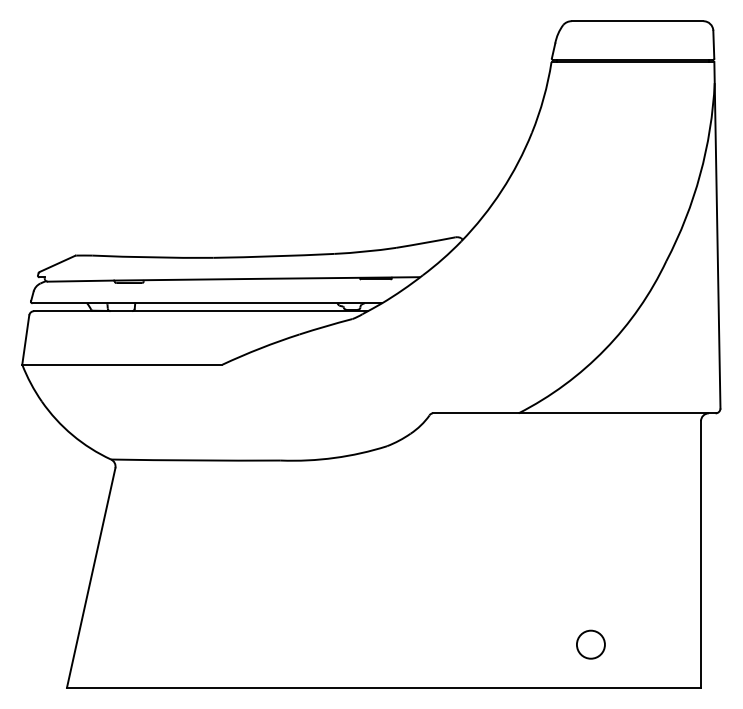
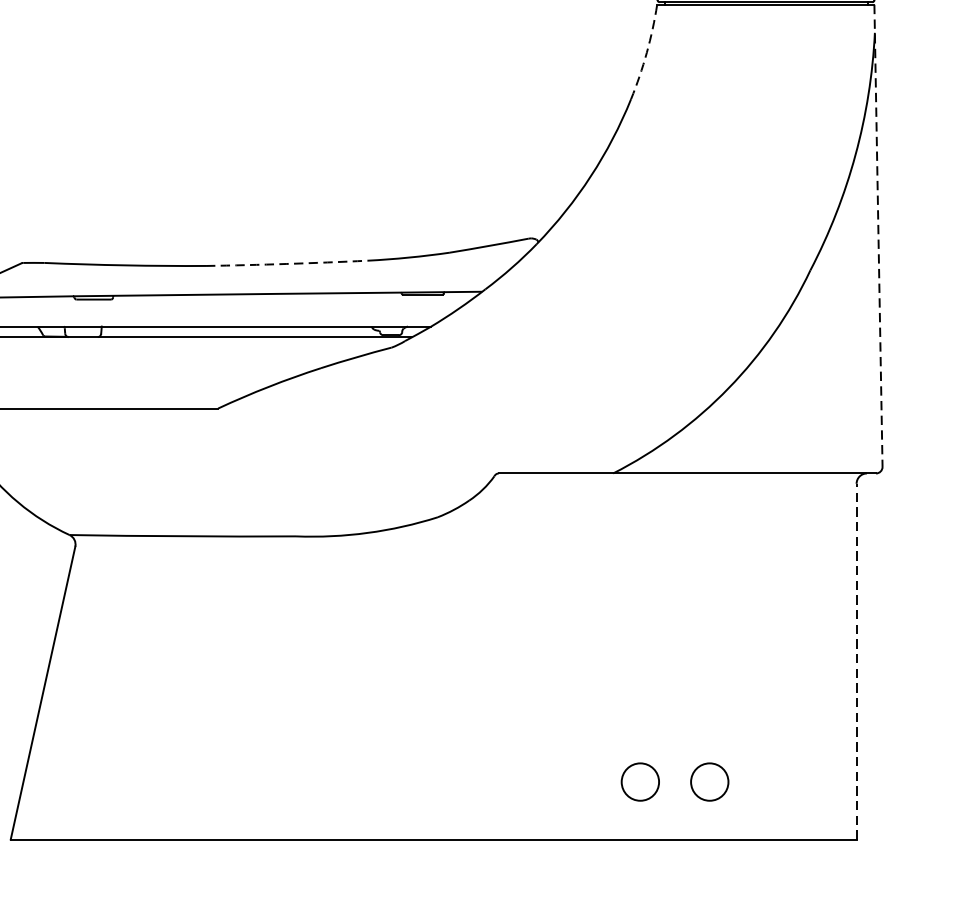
arc: (543, 98) -> (646, 53), solid -> dashed
line: (717, 235) -> (878, 236), solid -> dashed
arc: (273, 256) -> (286, 264), solid -> dashed
line: (701, 553) -> (857, 660), solid -> dashed
circle: (538, 644) -> (639, 781), added

